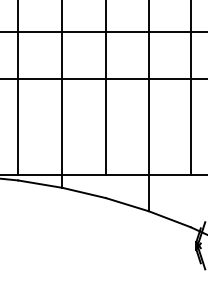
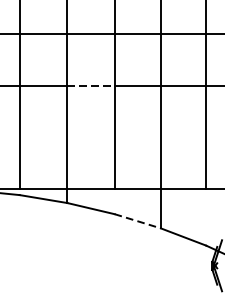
line: (84, 79) -> (91, 85), solid -> dashed
line: (127, 204) -> (137, 221), solid -> dashed

